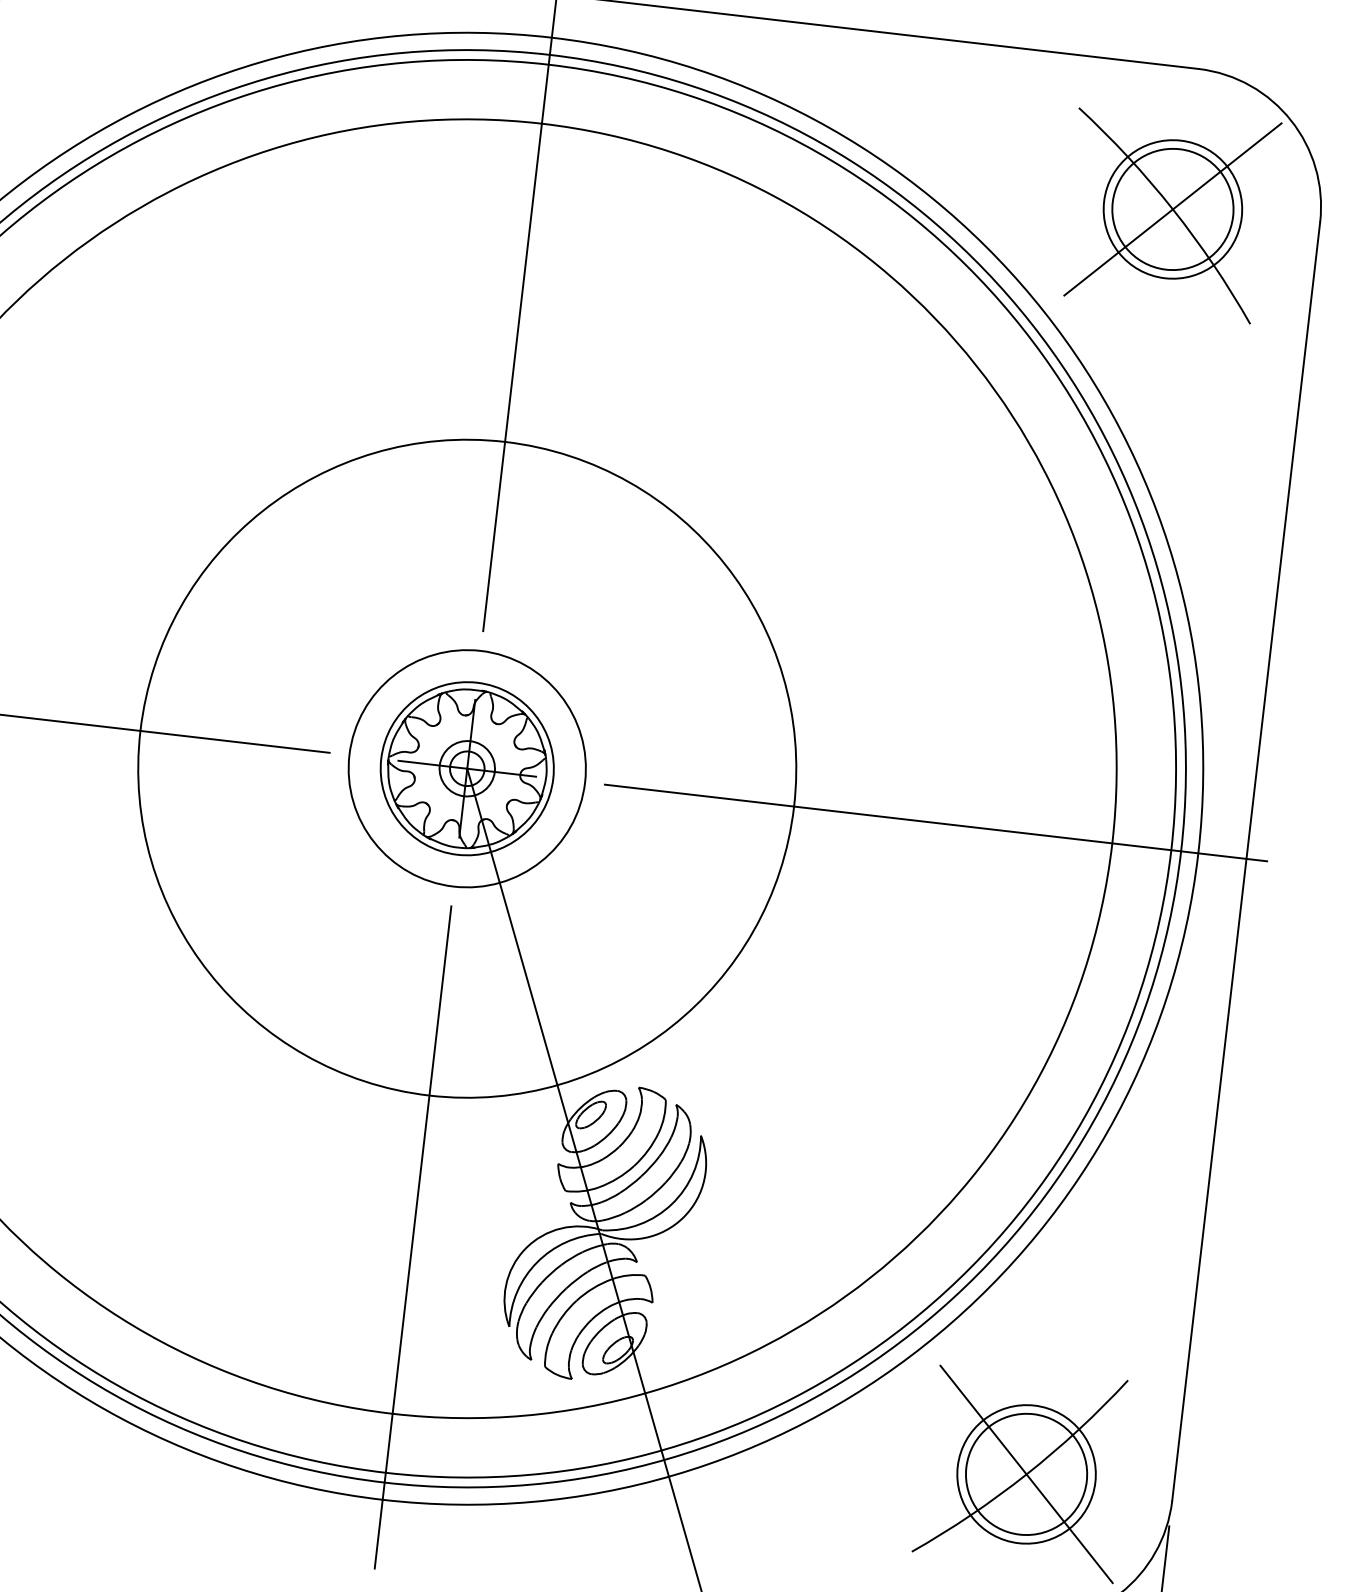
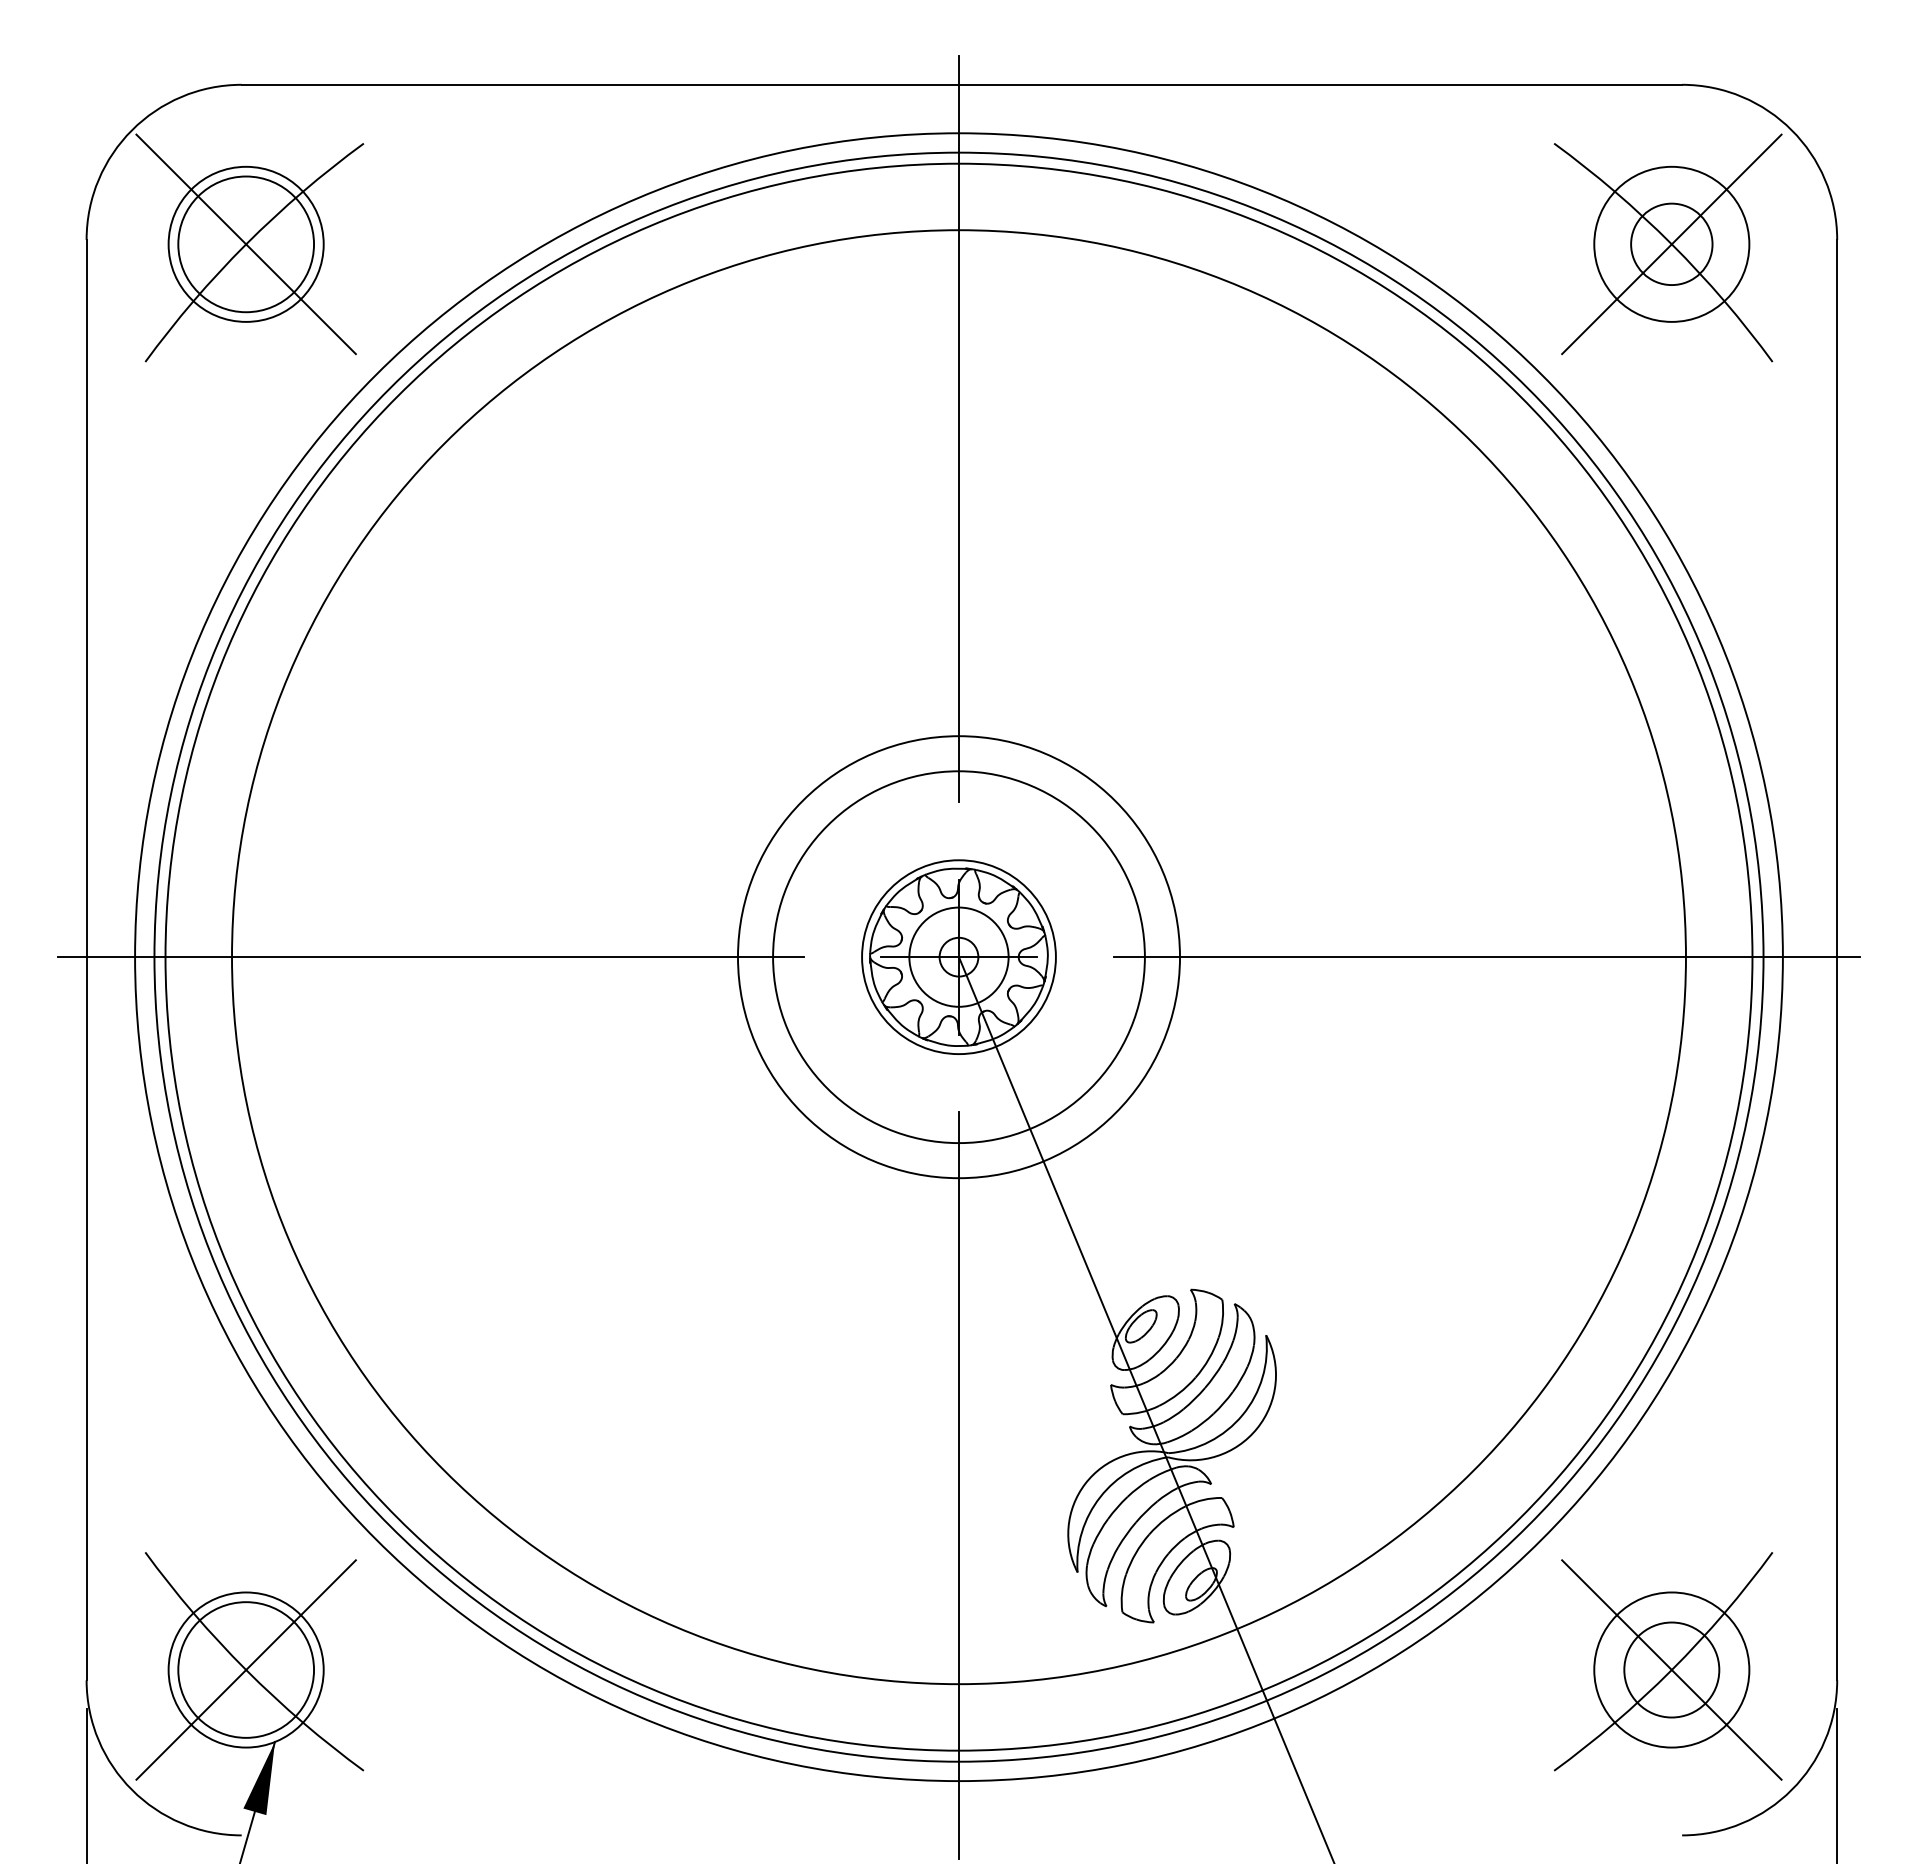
circle: (1172, 209) -> (1671, 244), size x0.6
circle: (466, 768) -> (958, 956), size x0.6
circle: (466, 768) -> (958, 956), size x1.4
circle: (466, 768) -> (958, 957), size x1.6
circle: (1026, 1473) -> (1671, 1669), size x0.7

